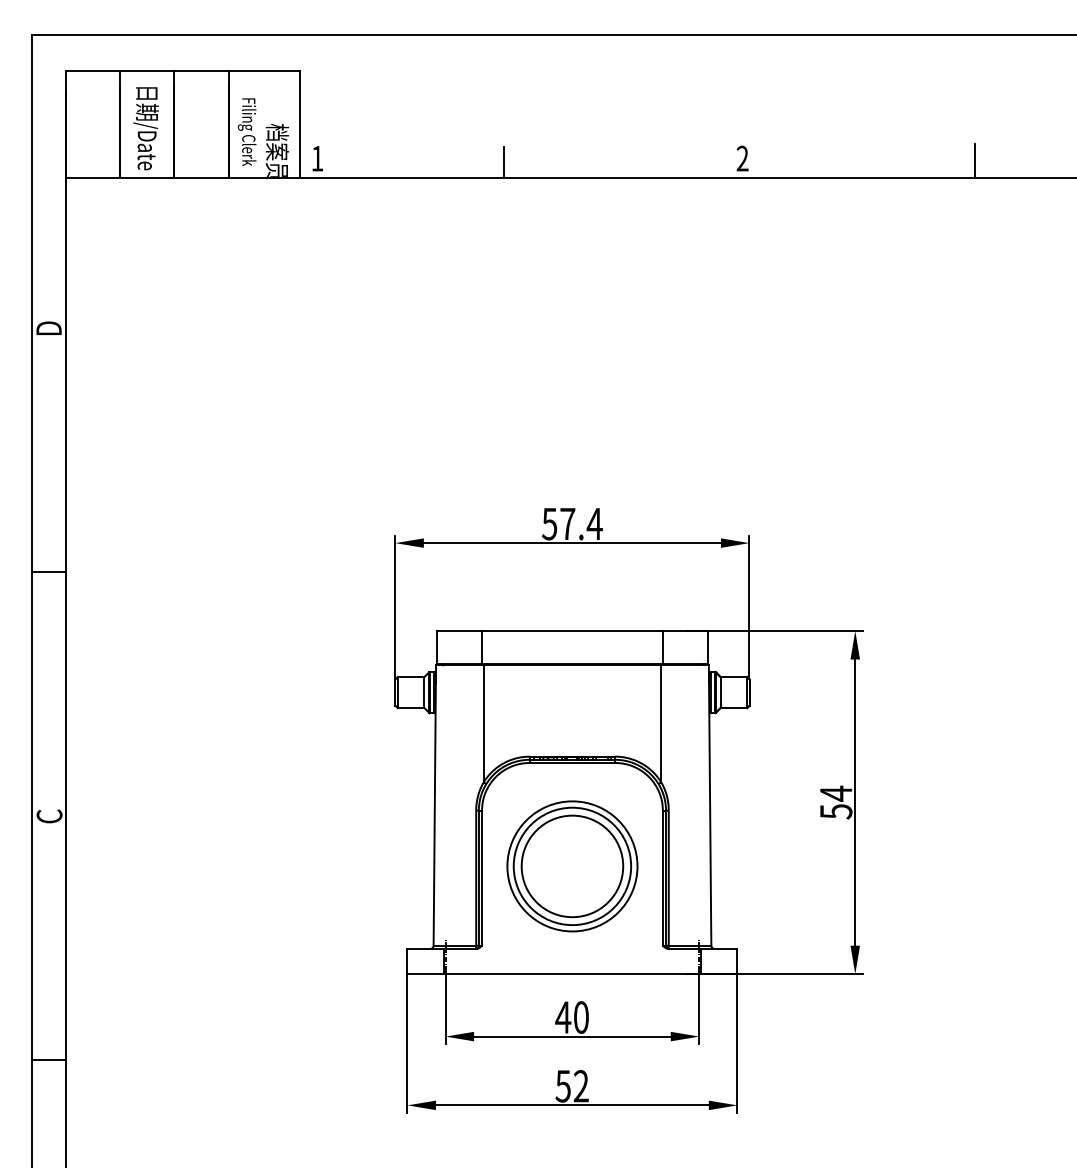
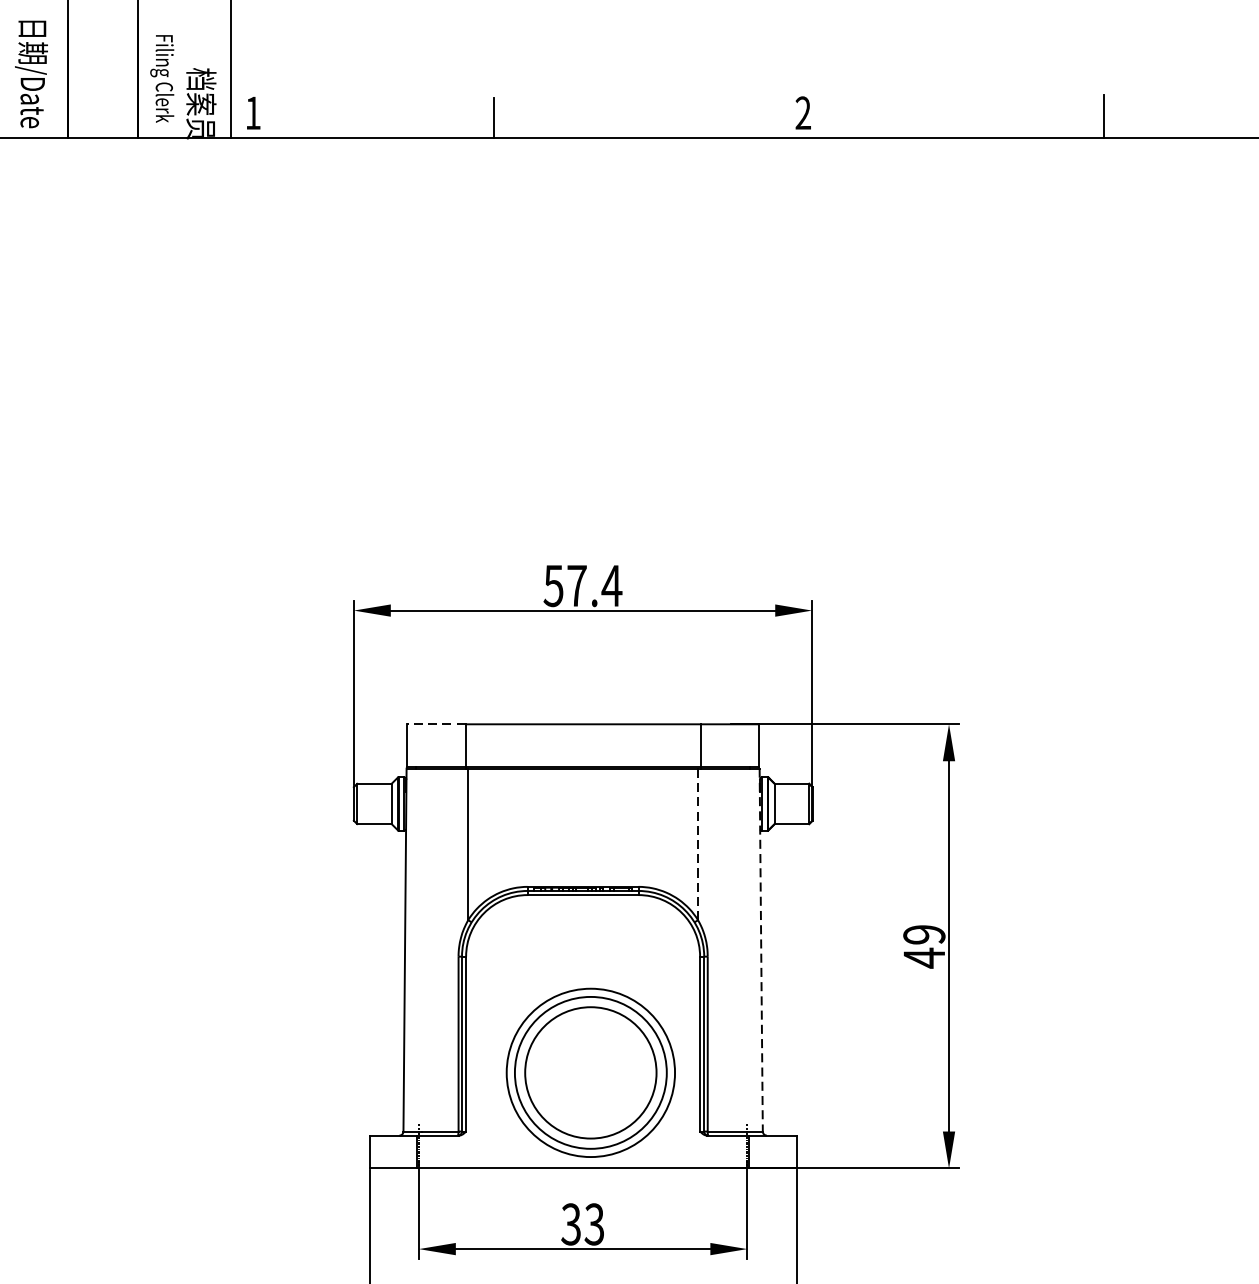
line: (459, 631) -> (436, 724), solid -> dashed
line: (661, 723) -> (698, 843), solid -> dashed
text: (835, 802) -> (923, 946), 54 -> 49
line: (710, 806) -> (761, 951), solid -> dashed
part: (572, 866) -> (590, 1072), moved
text: (571, 1017) -> (581, 1224), 40 -> 33

